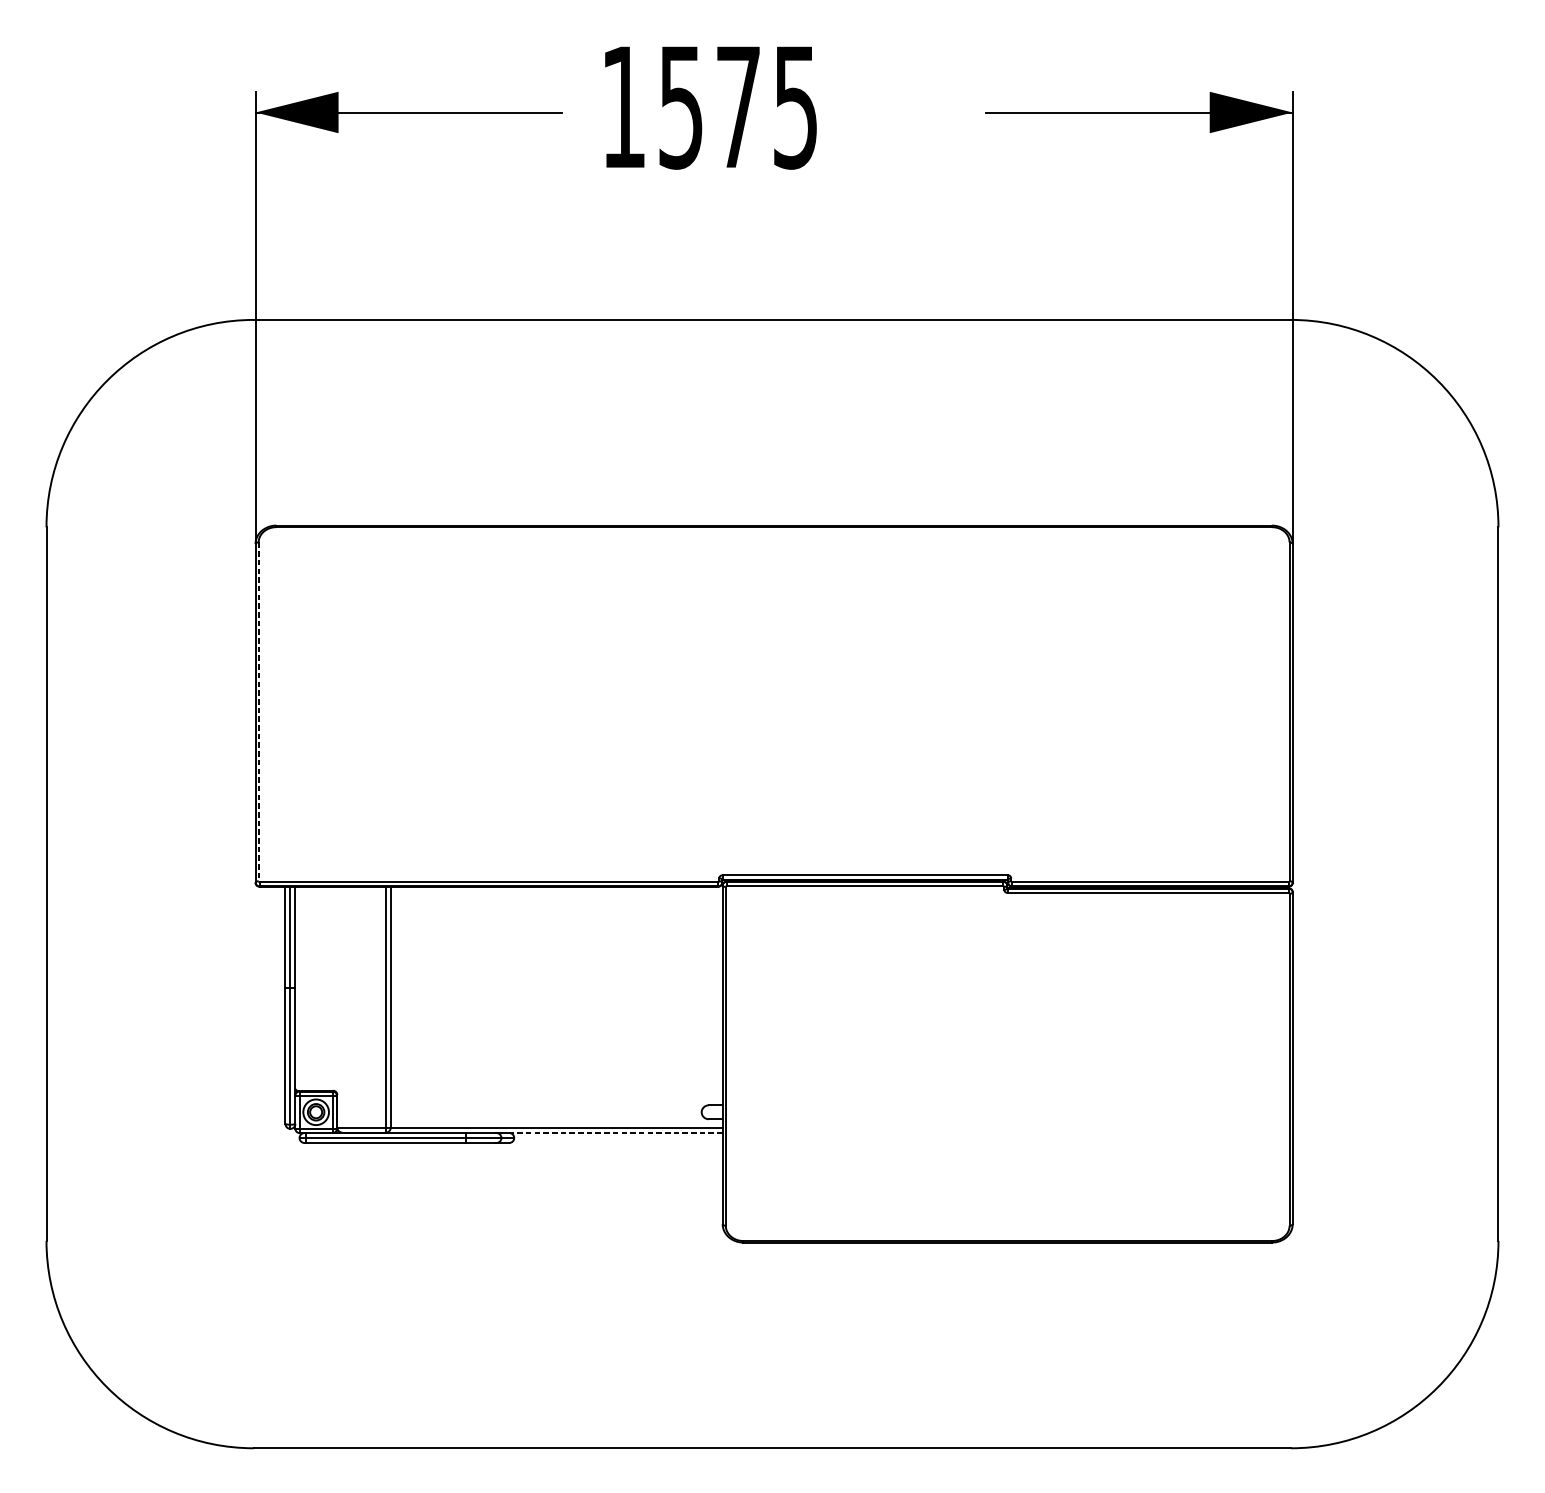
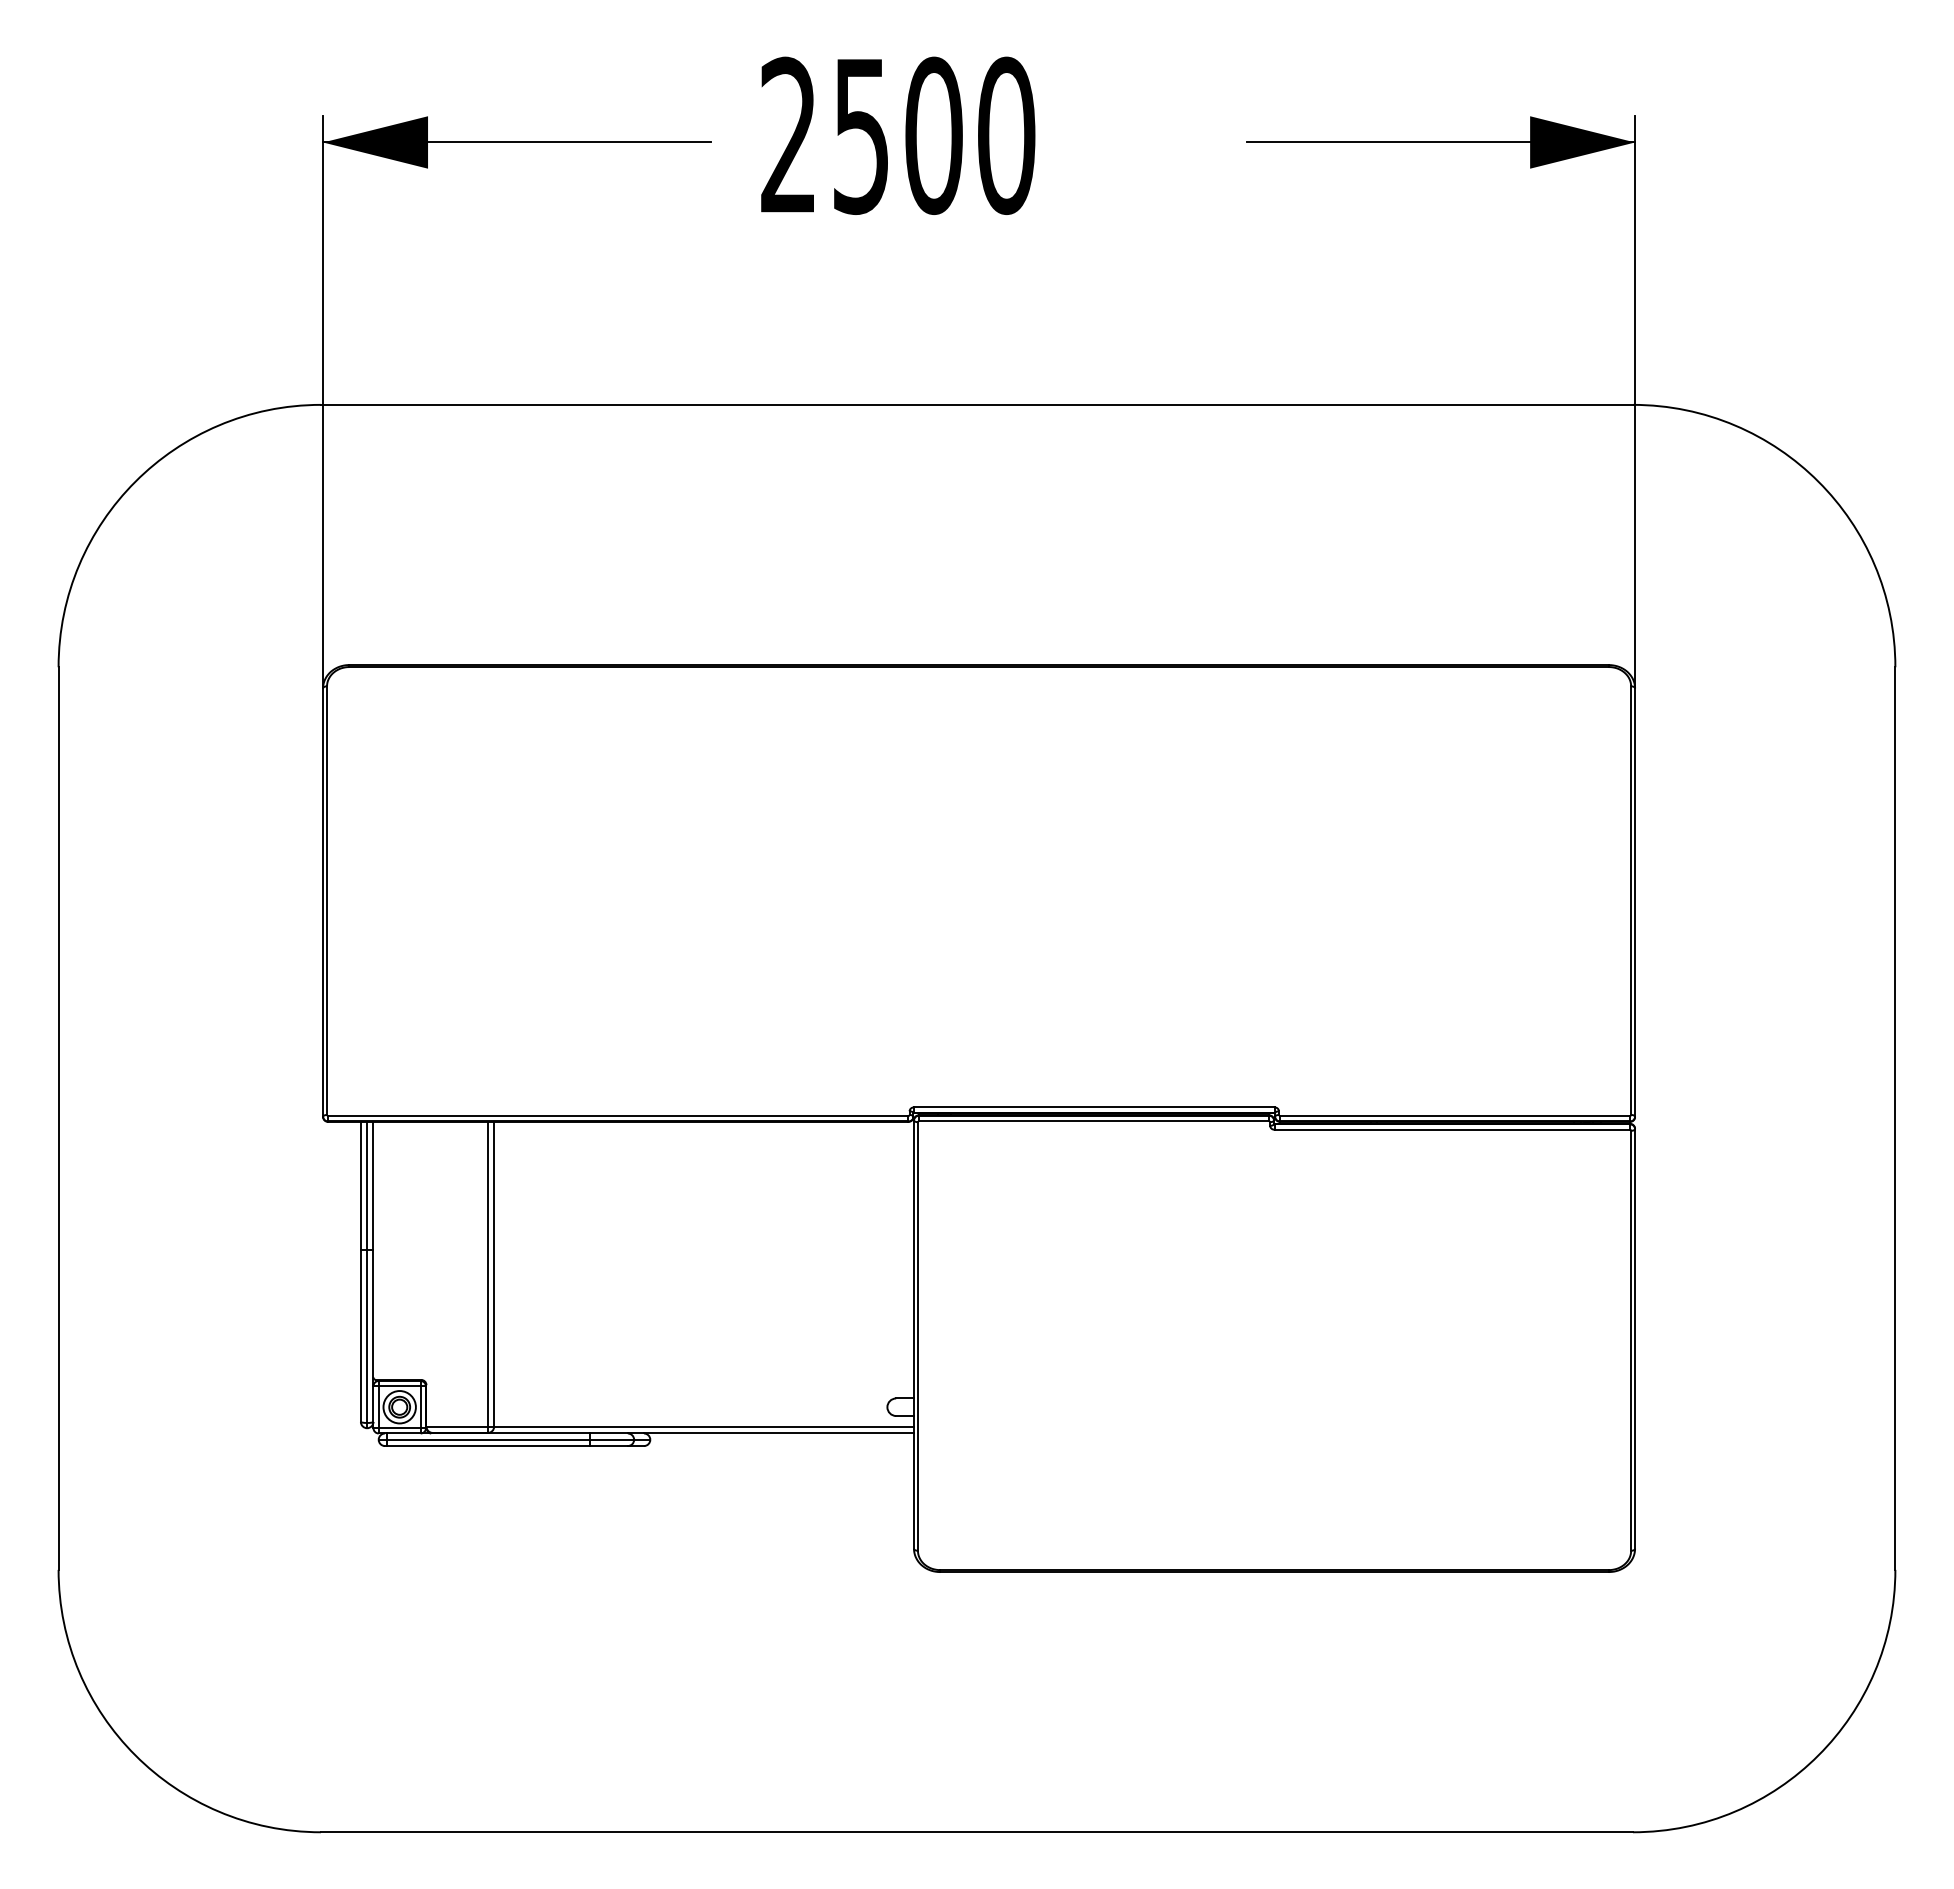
text: (710, 106) -> (898, 135), 1575 -> 2500
line: (259, 712) -> (327, 901), dashed -> solid
line: (615, 1133) -> (778, 1433), dashed -> solid

